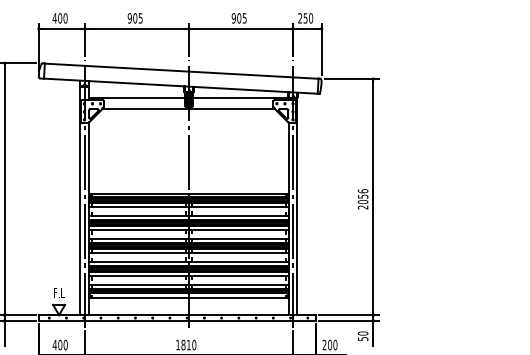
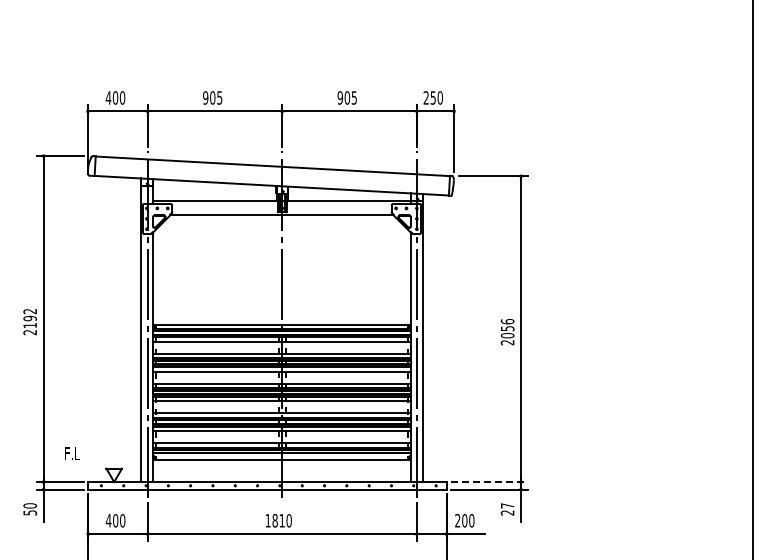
text: (59, 293) -> (72, 453), moved
line: (349, 315) -> (489, 482), solid -> dashed
text: (362, 336) -> (507, 509), 50 -> 27

